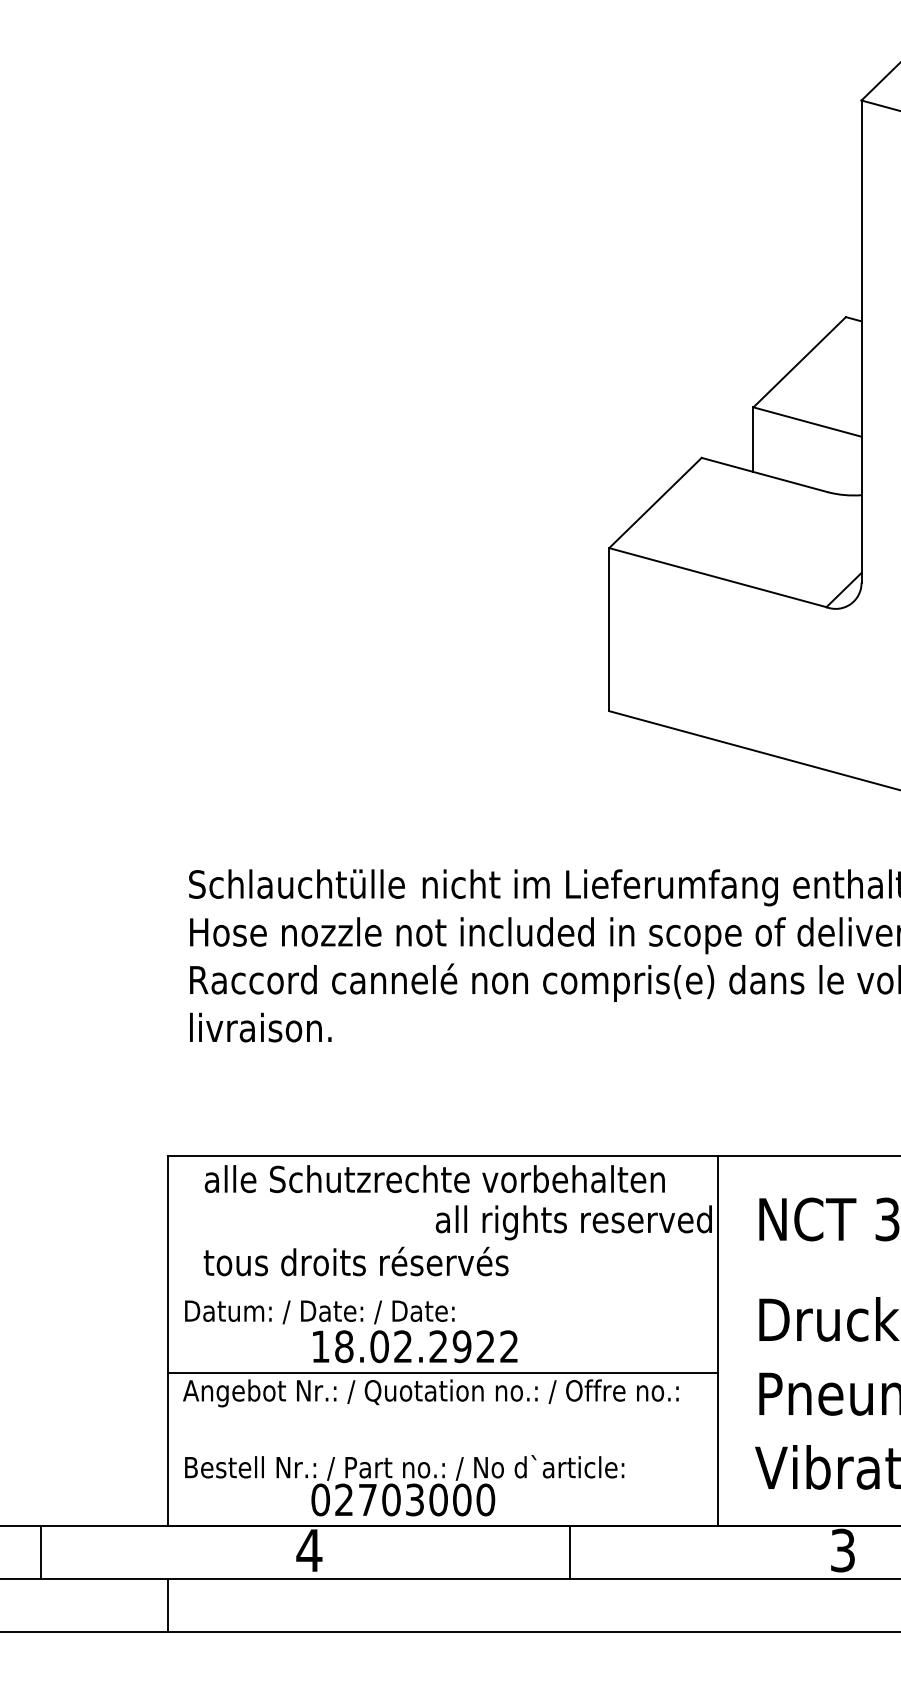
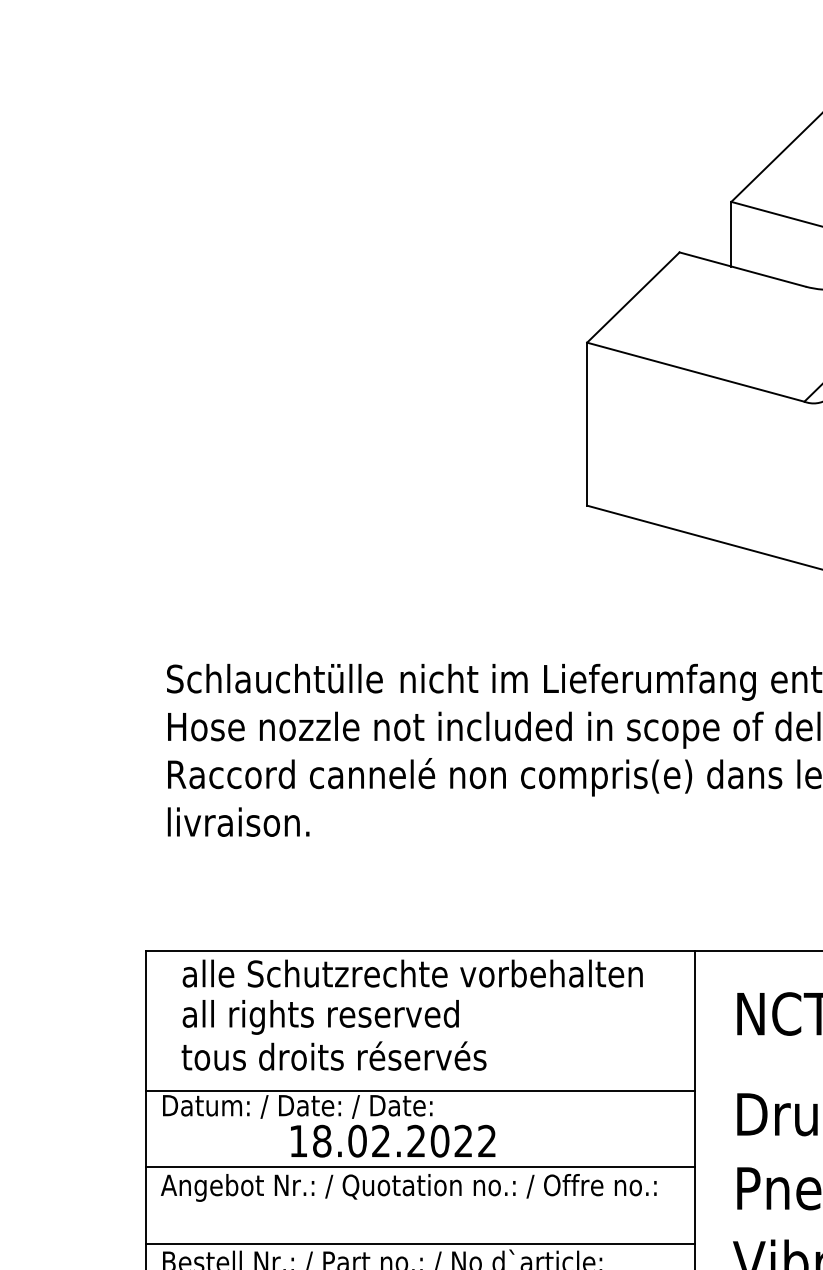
text: (573, 1222) -> (320, 1017), moved
line: (442, 1296) -> (420, 1091), added
text: (461, 1346) -> (439, 1141), 18.02.2922 -> 18.02.2022
line: (442, 1449) -> (420, 1244), added

